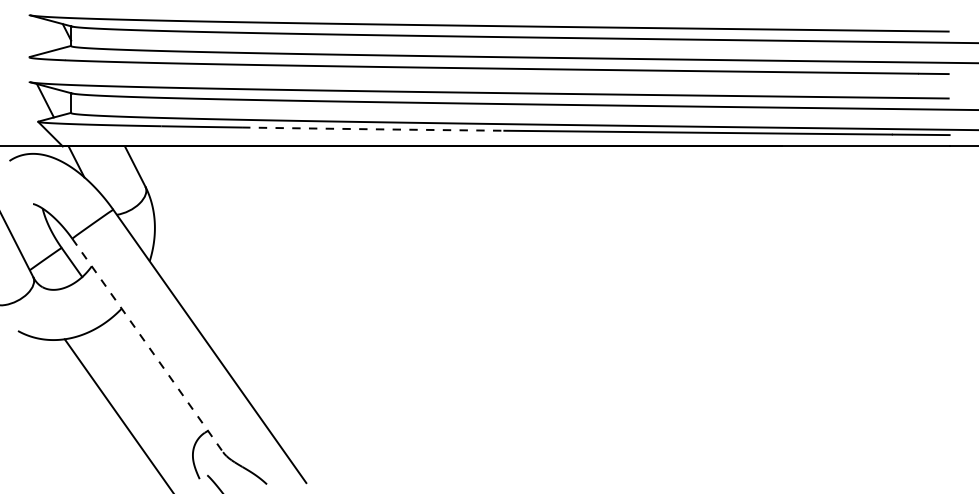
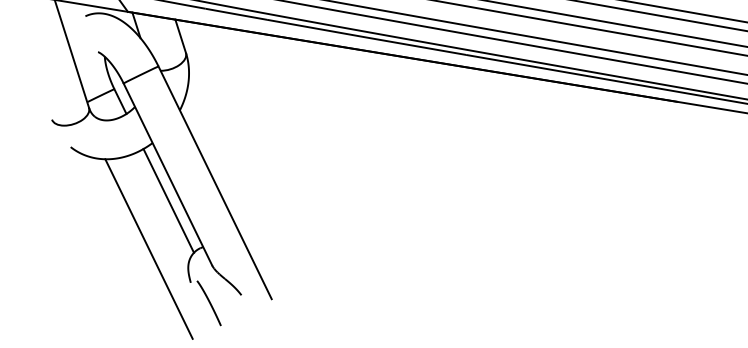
arc: (372, 129) -> (366, 37), dashed -> solid
line: (147, 345) -> (167, 174), dashed -> solid
line: (154, 379) -> (168, 201), added

